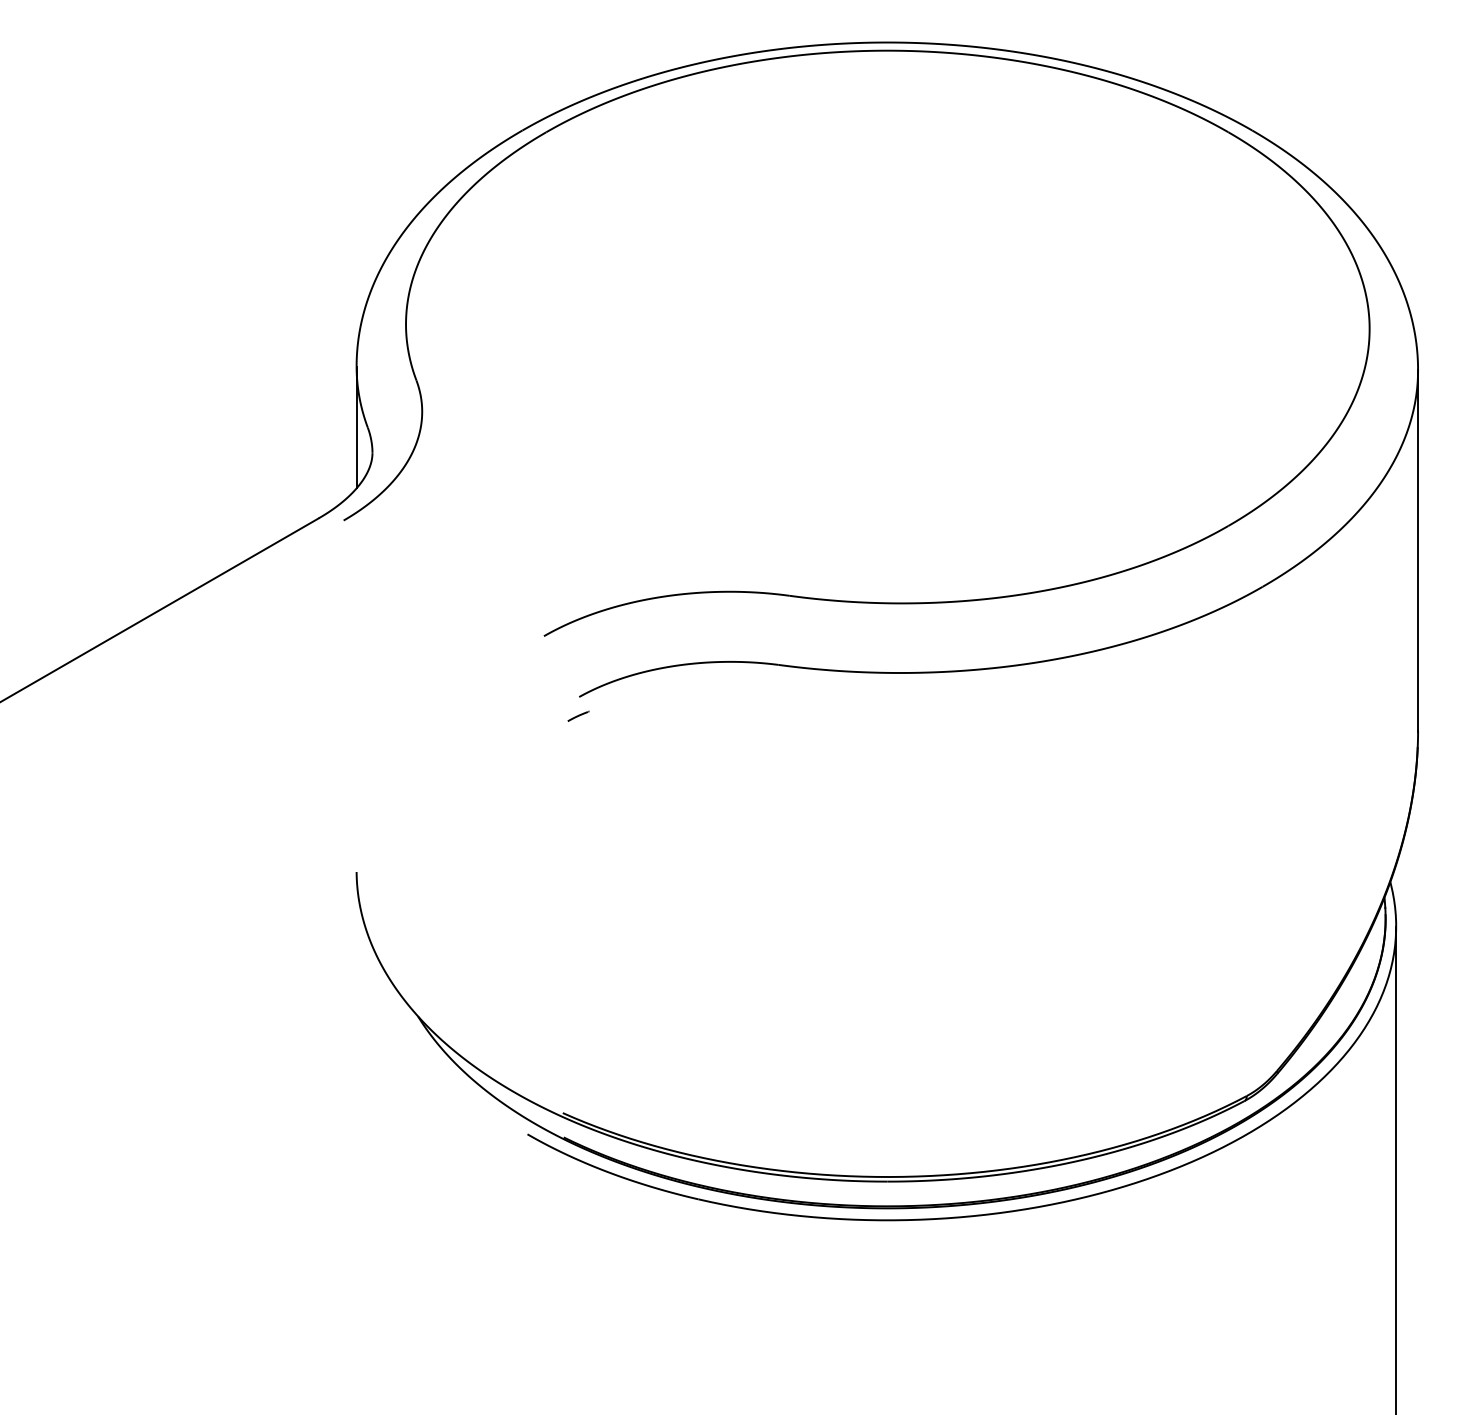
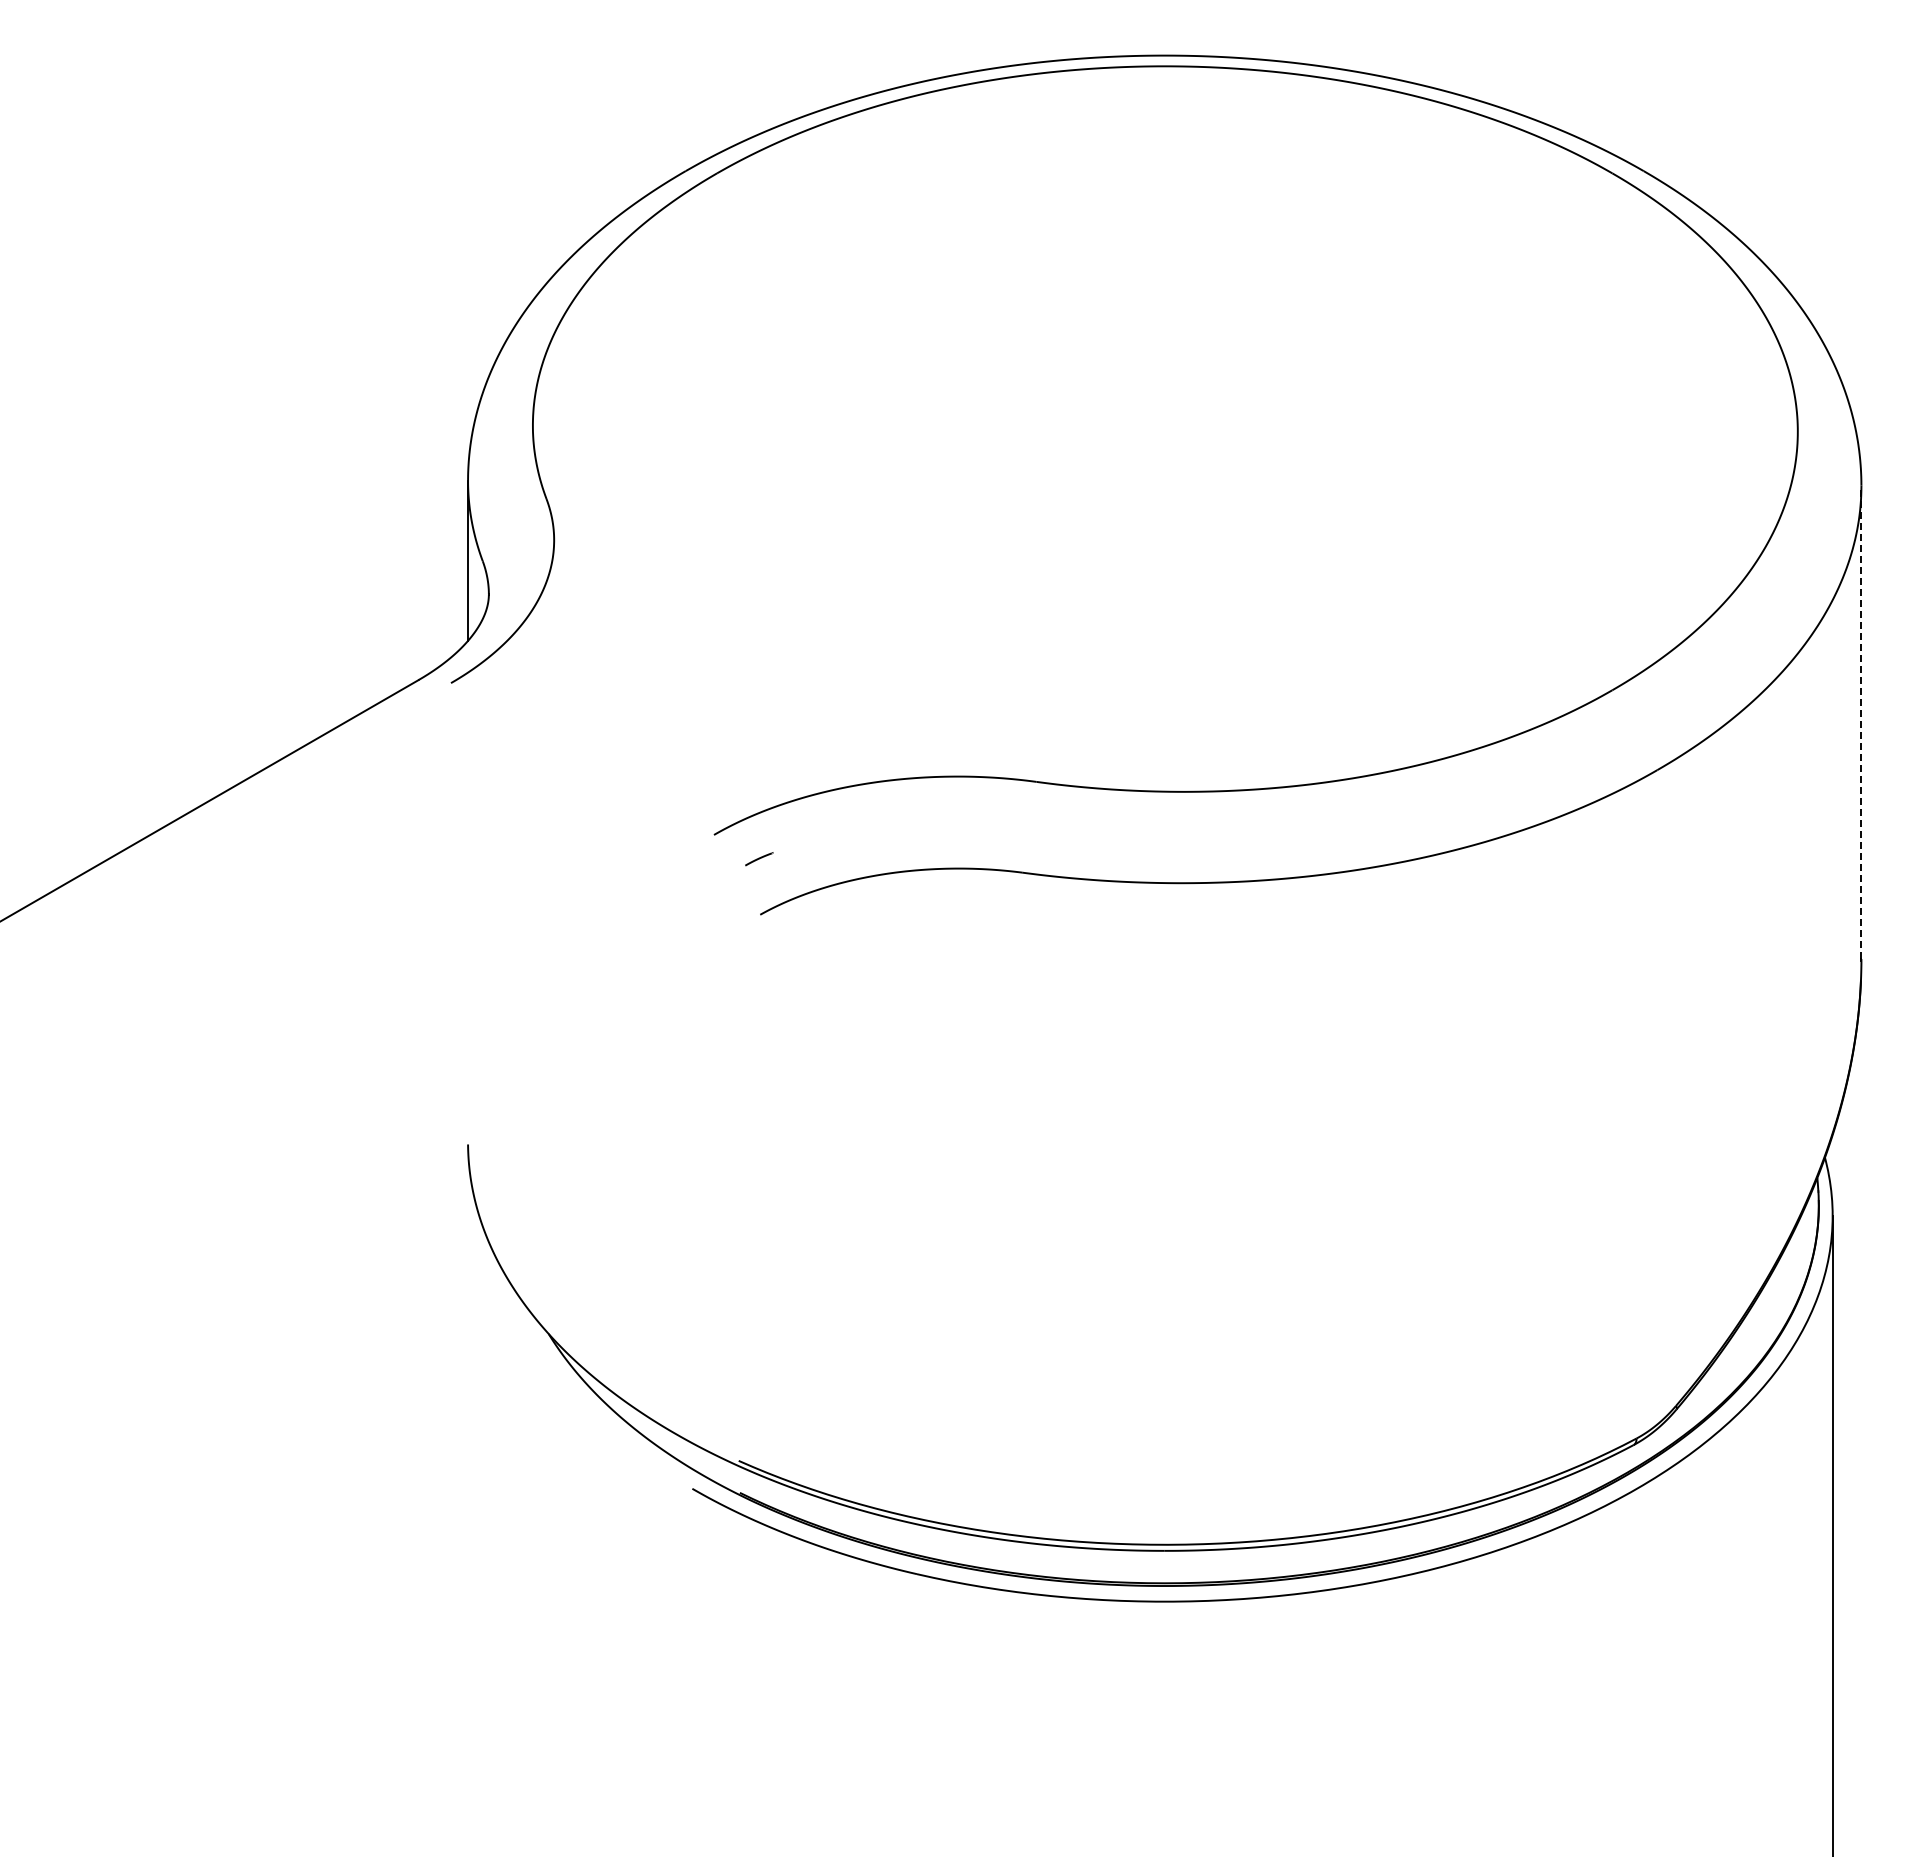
line: (1418, 550) -> (1861, 722), solid -> dashed
line: (578, 716) -> (759, 859), moved

